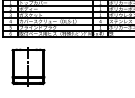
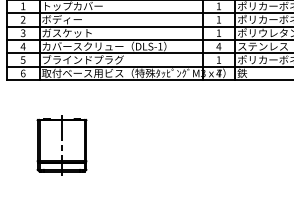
part: (28, 66) -> (62, 144), size x0.7

